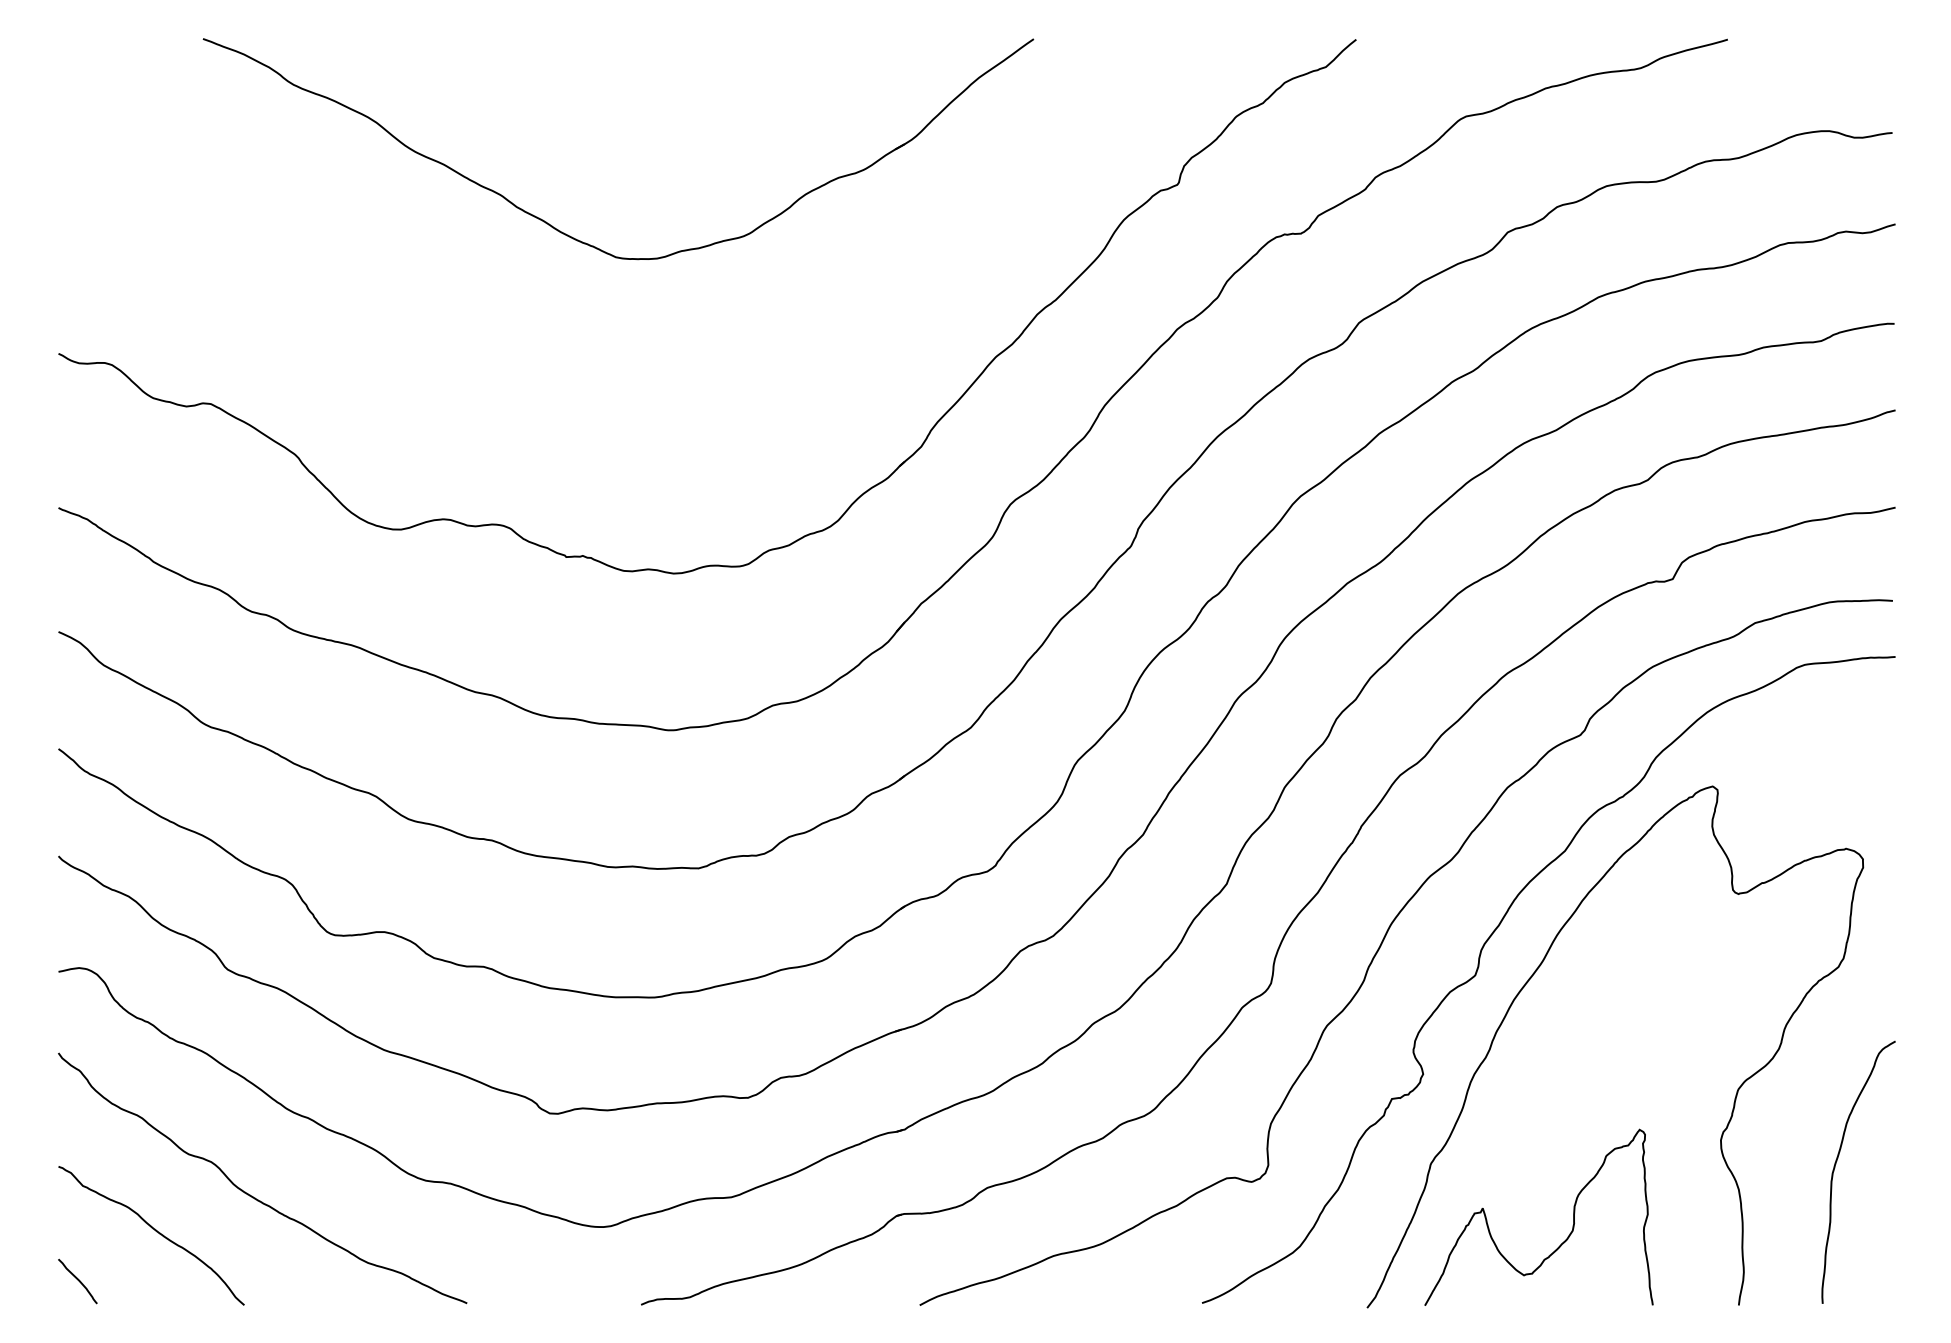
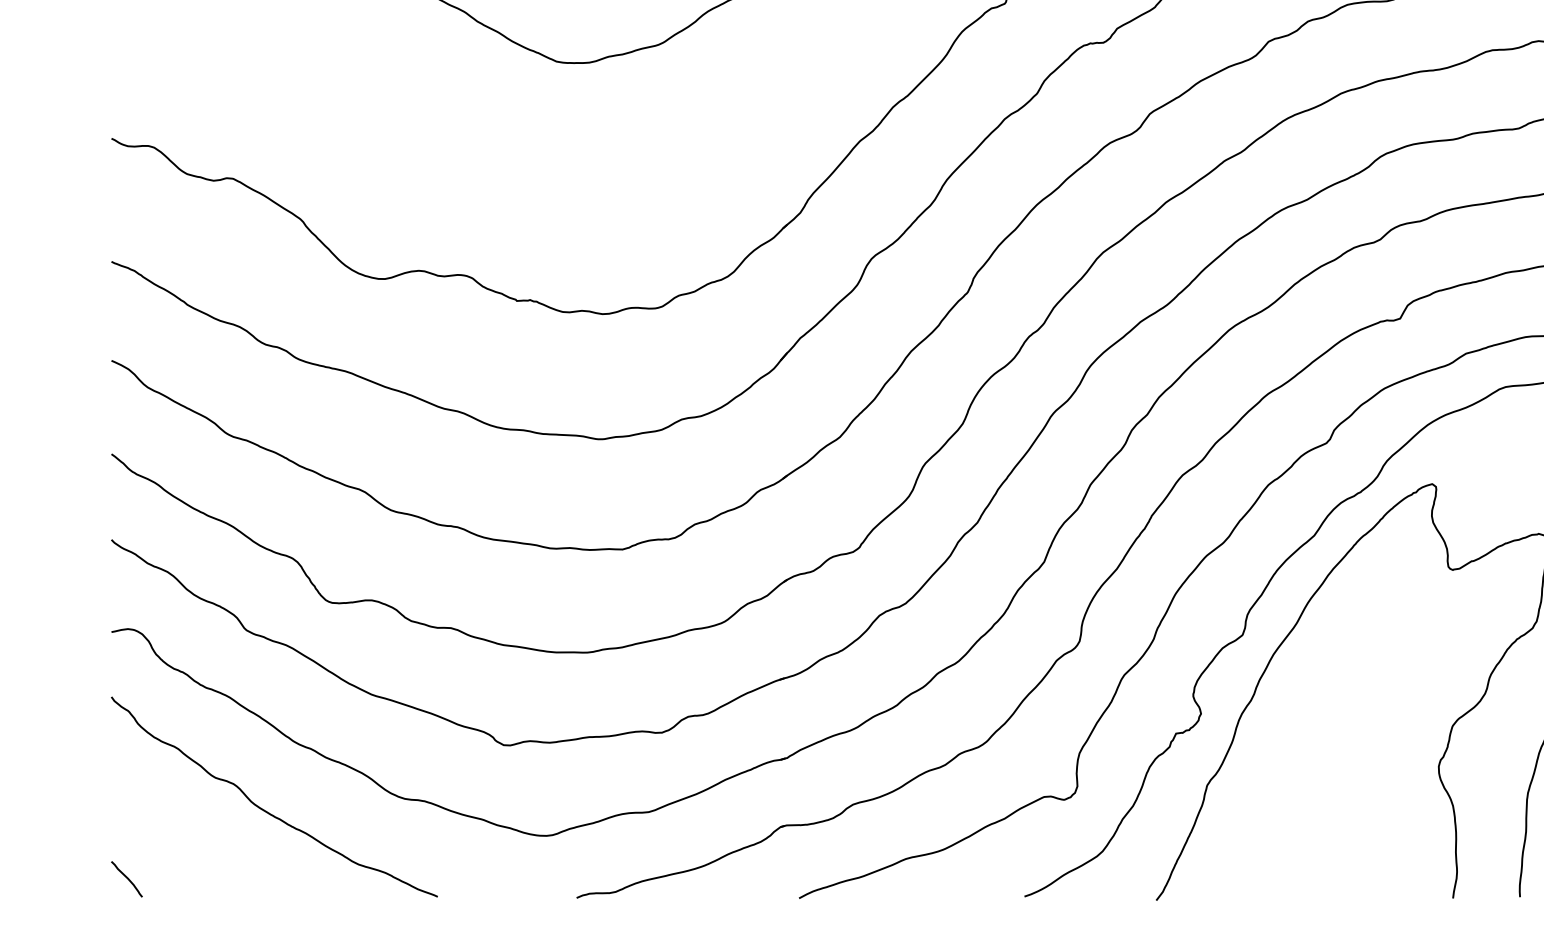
curve: (1573, 1216) -> (1321, 827), removed
curve: (155, 1231) -> (188, 839), removed

